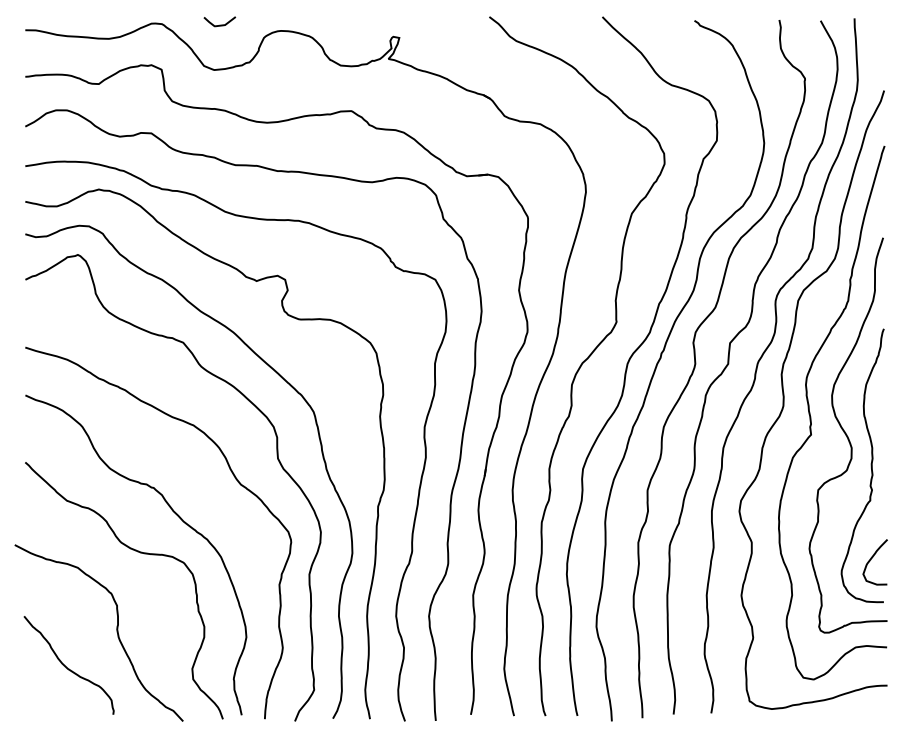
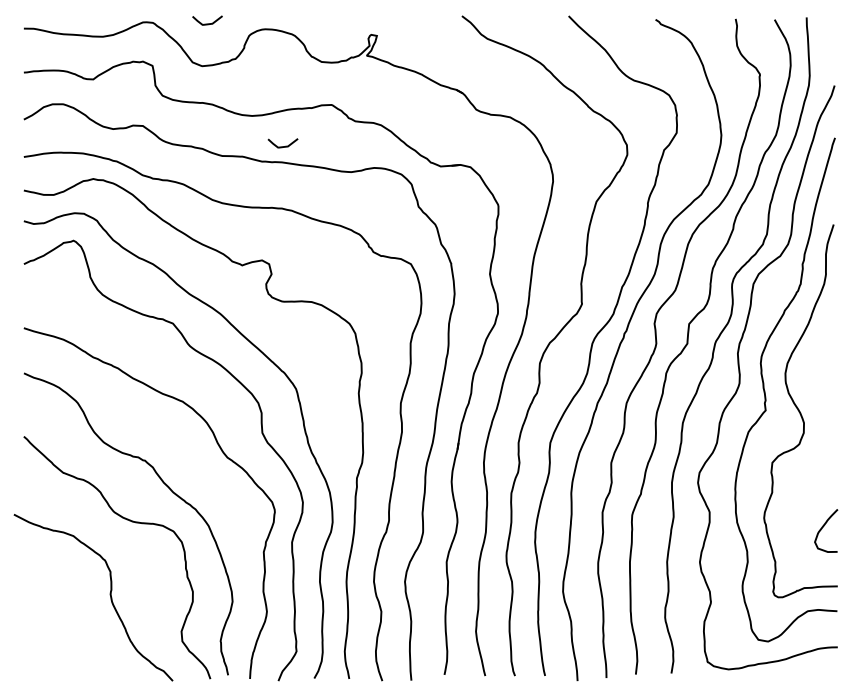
curve: (299, 154) -> (282, 145), added
curve: (870, 465) -> (821, 439), removed
curve: (66, 666) -> (62, 629), removed

